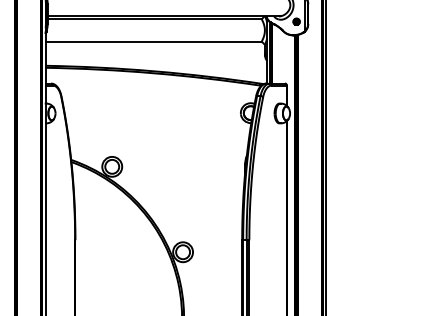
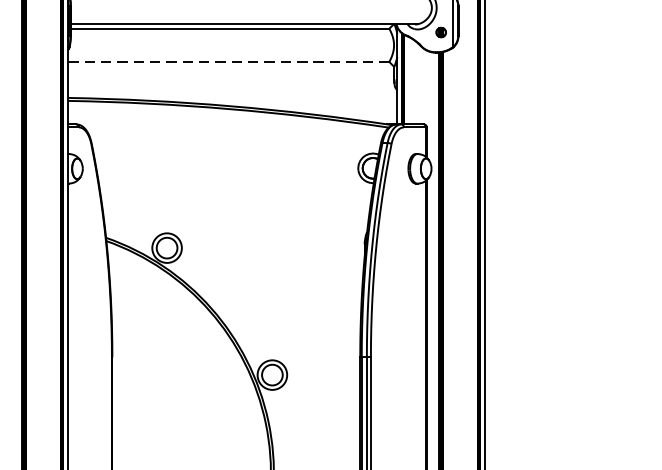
line: (154, 41) -> (229, 61), solid -> dashed

